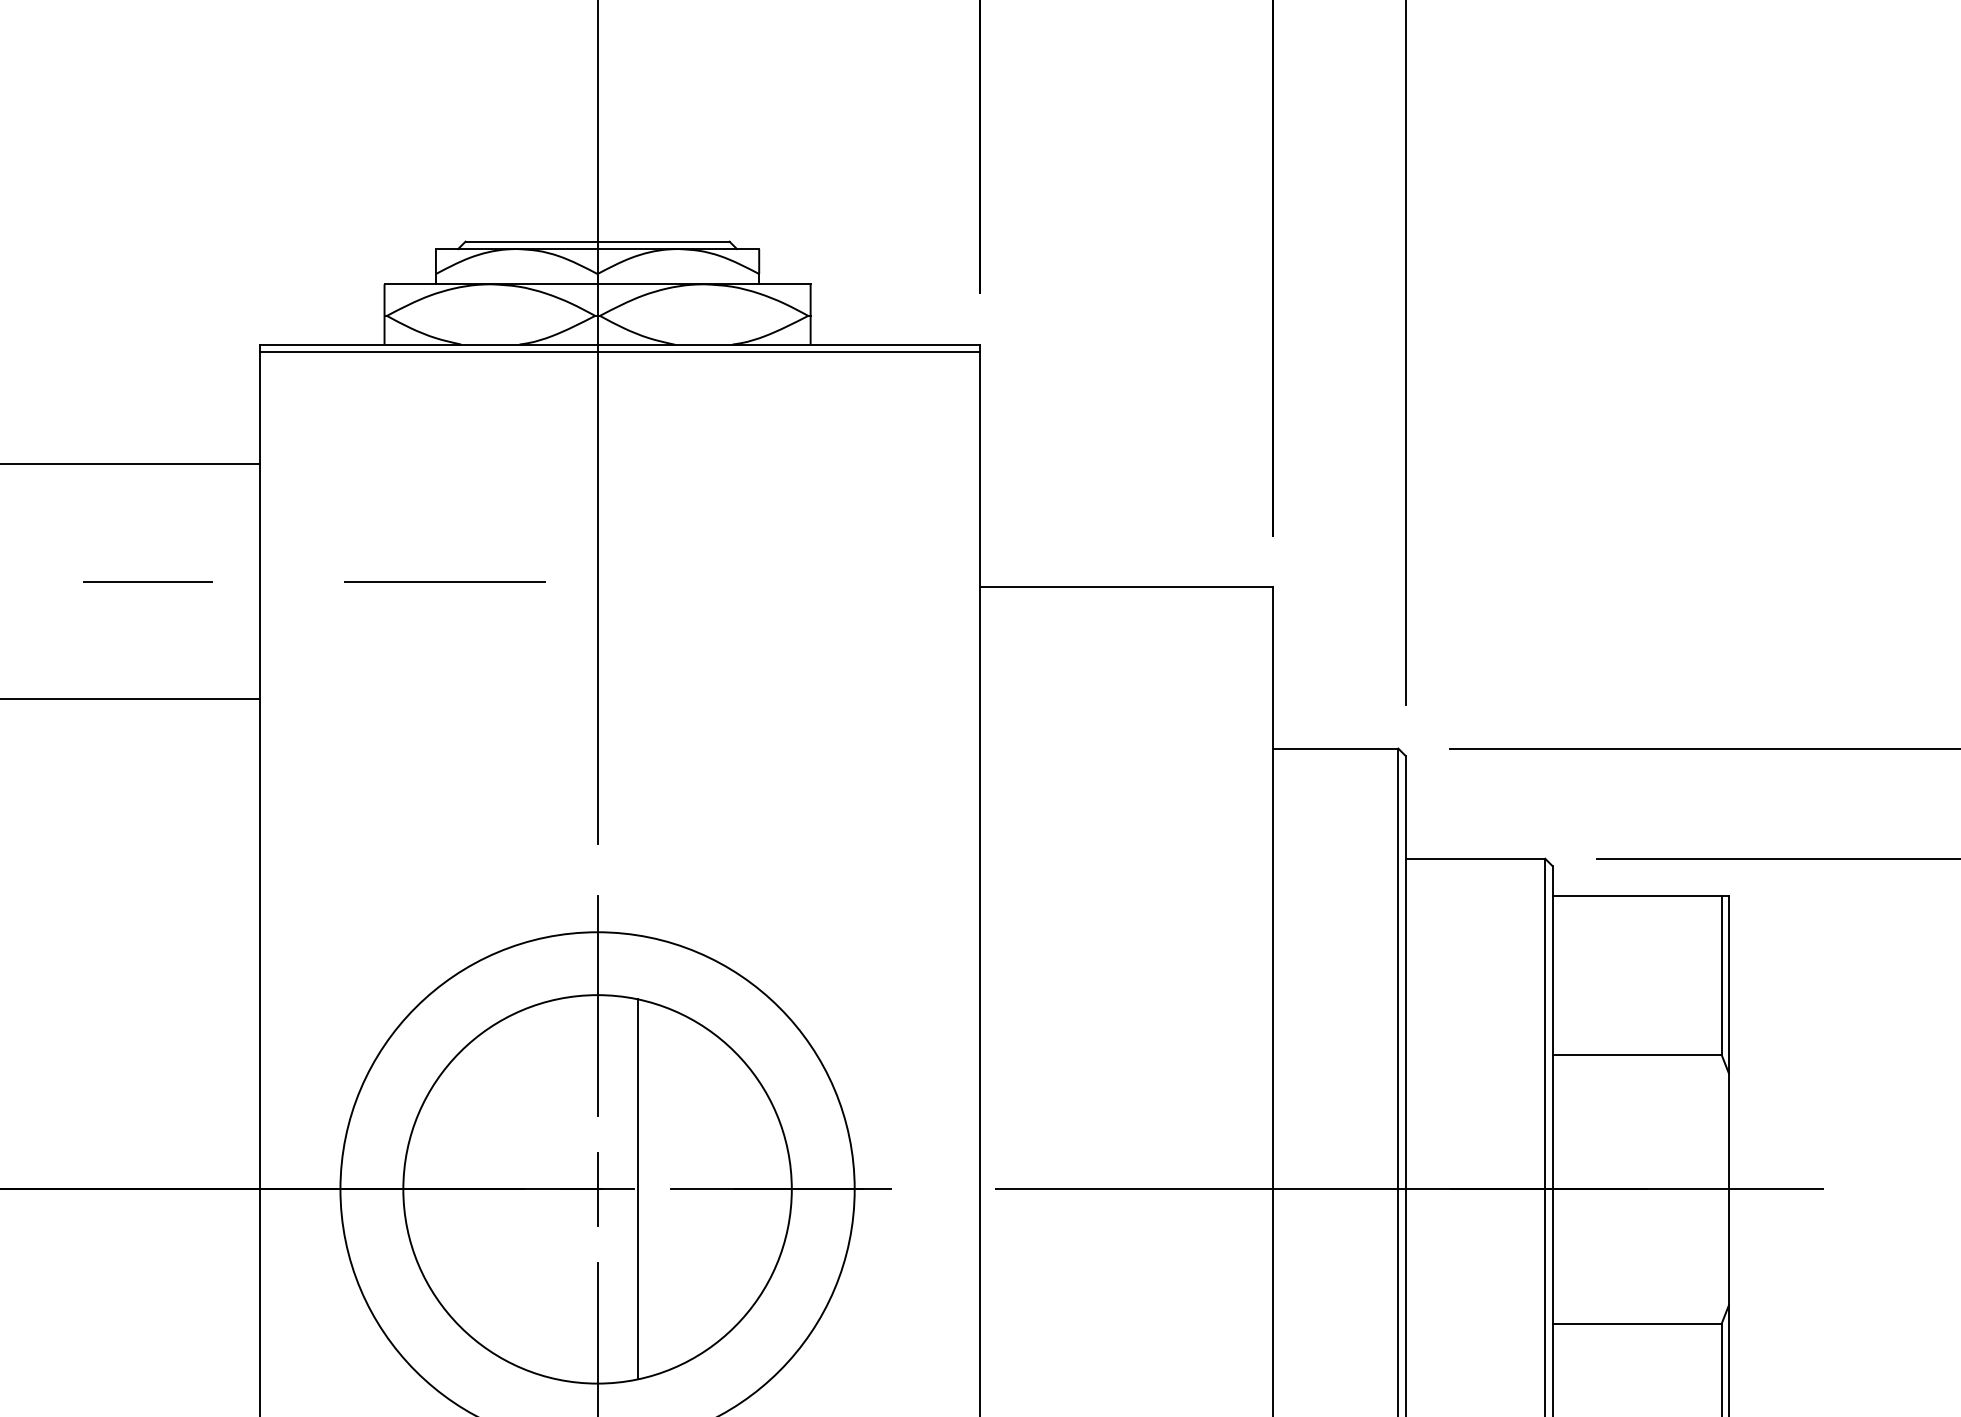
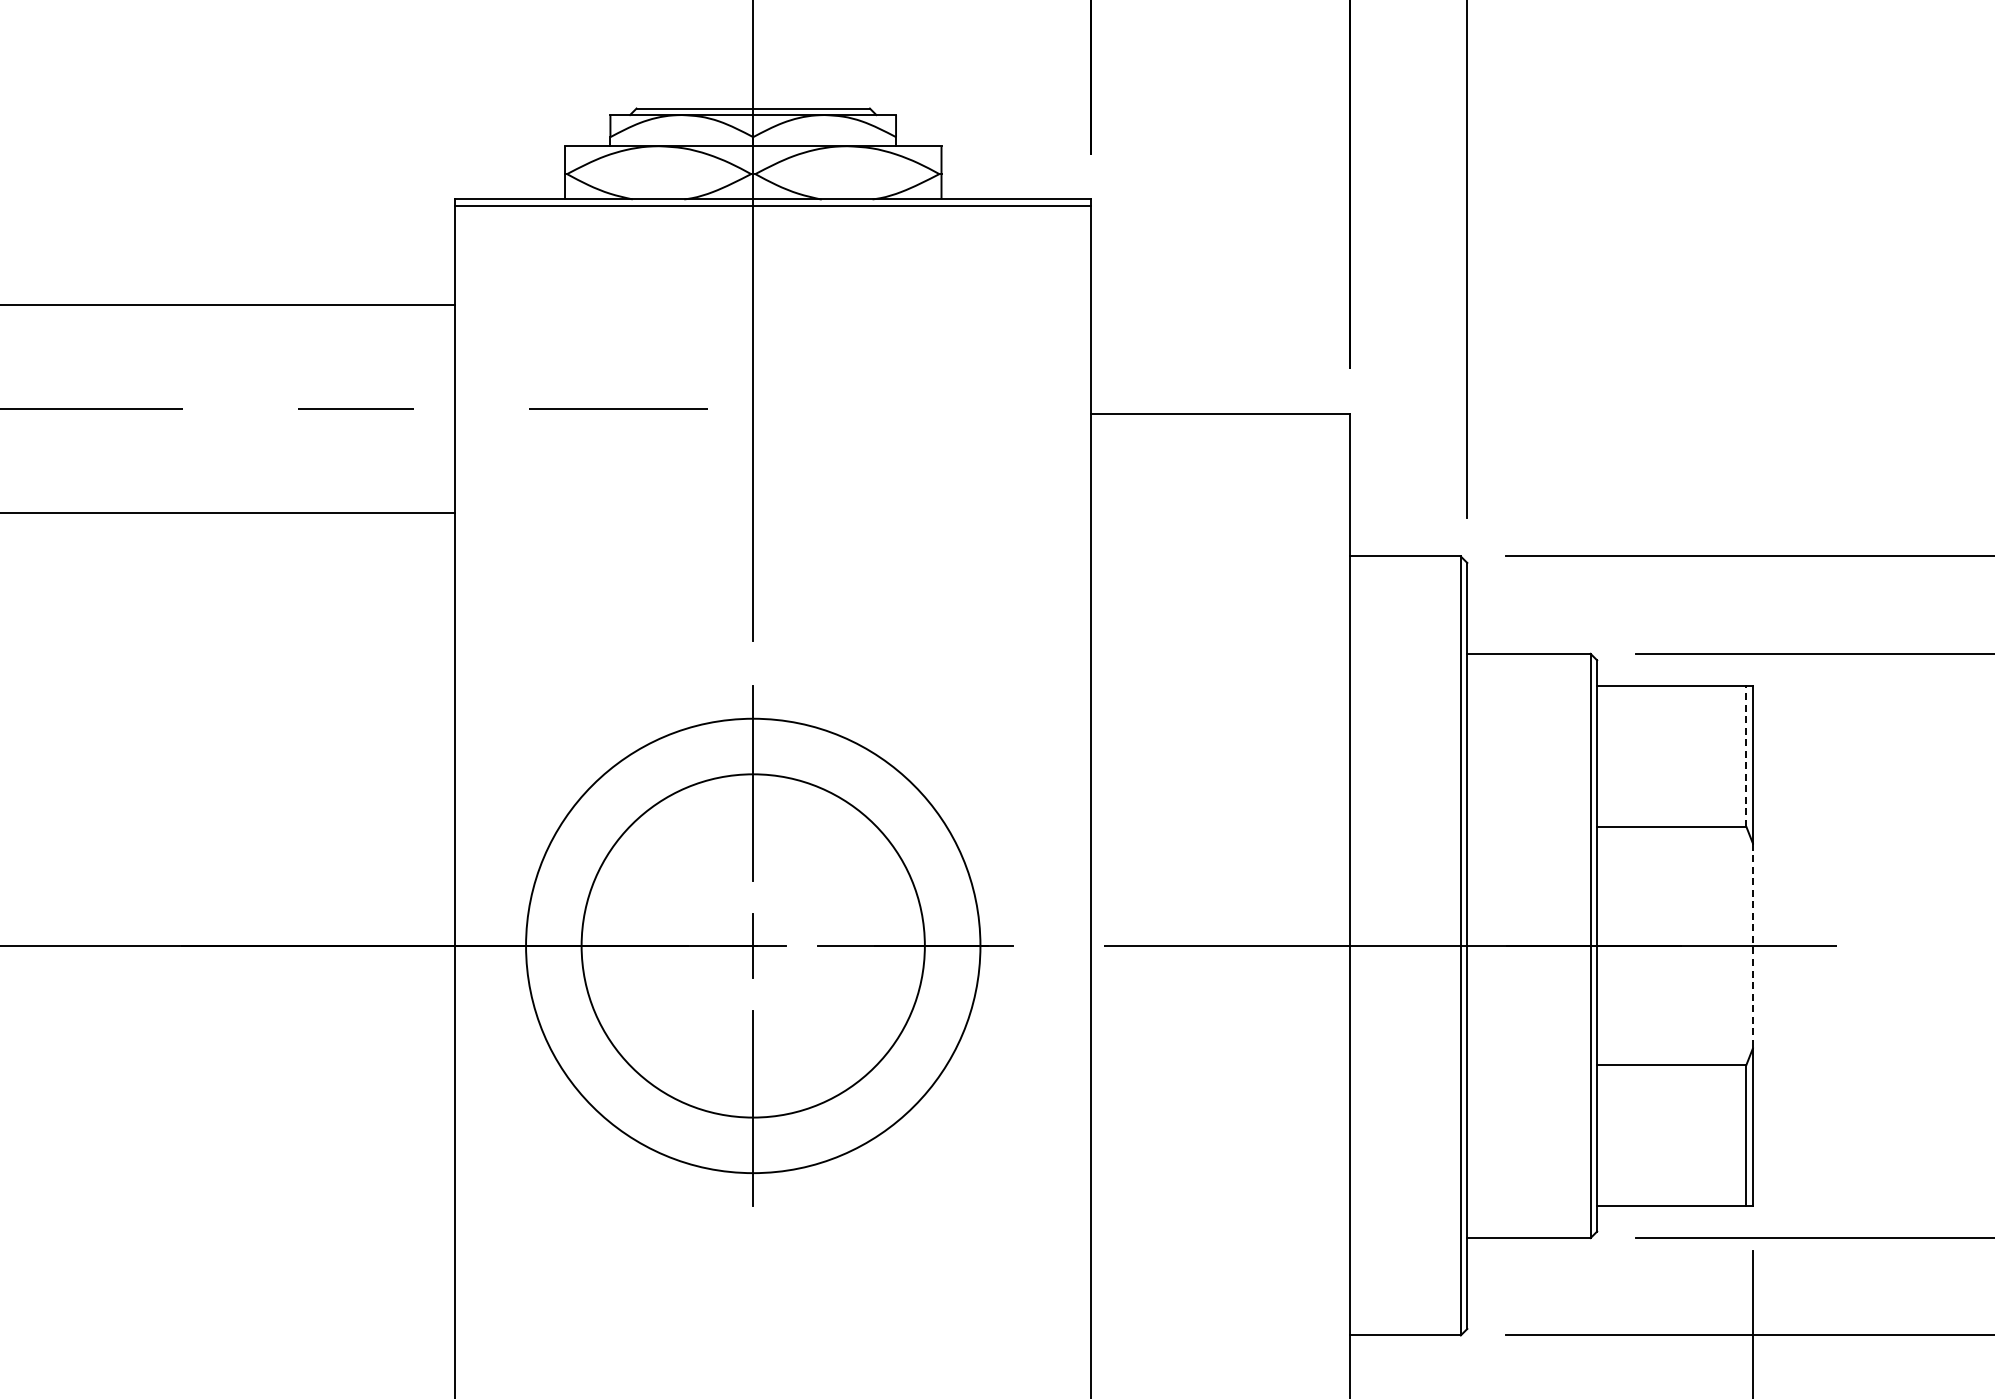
line: (1721, 974) -> (1746, 756), solid -> dashed
line: (637, 1188) -> (788, 945), removed
line: (1728, 1189) -> (1752, 946), solid -> dashed

